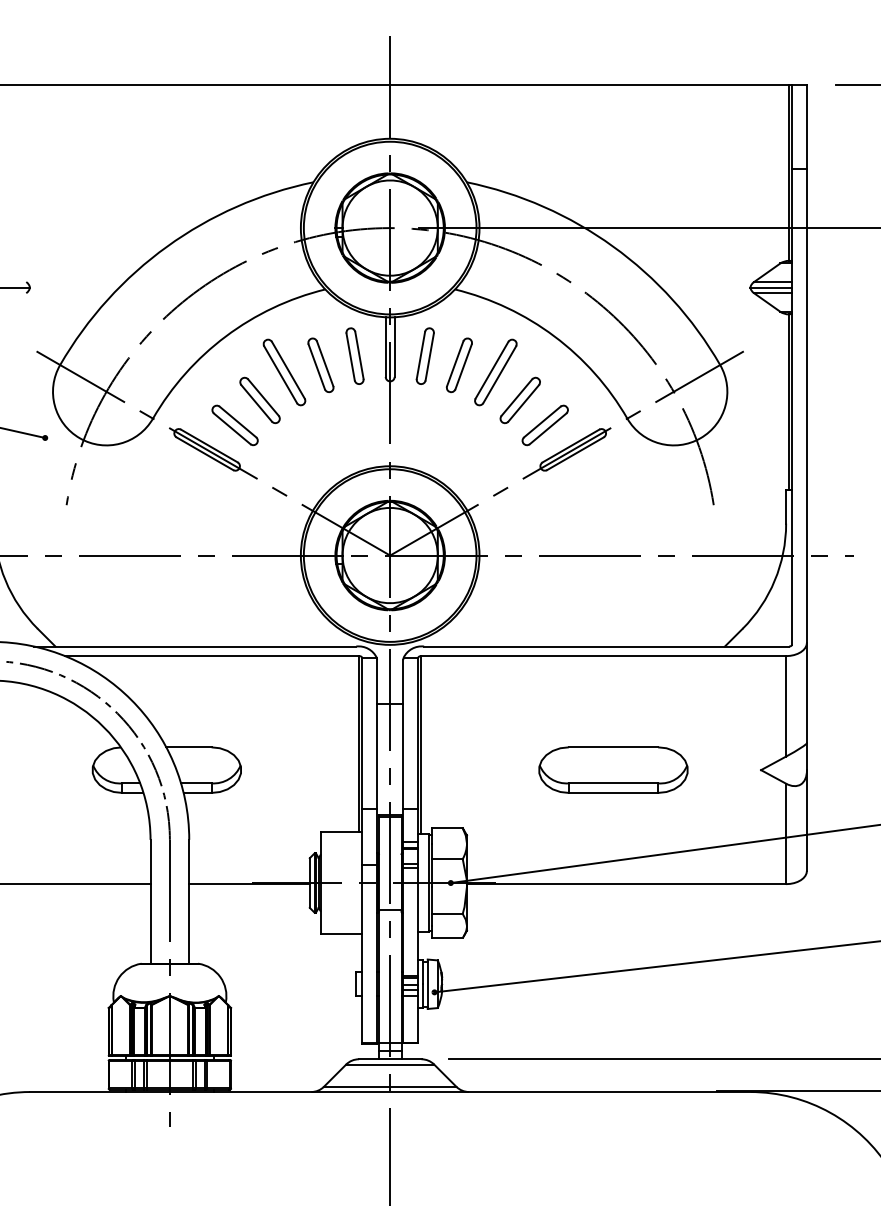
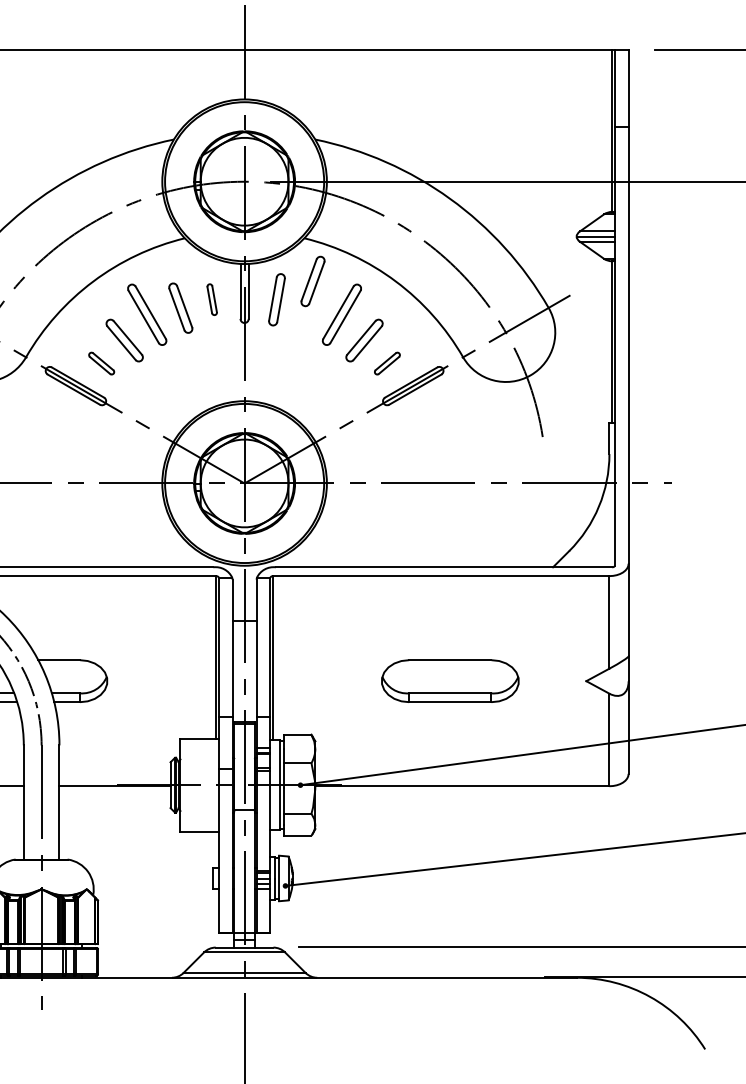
part: (354, 355) -> (211, 299), size x0.6
part: (458, 365) -> (312, 281), moved
part: (234, 425) -> (101, 363), size x0.6
part: (544, 425) -> (386, 363), size x0.6

